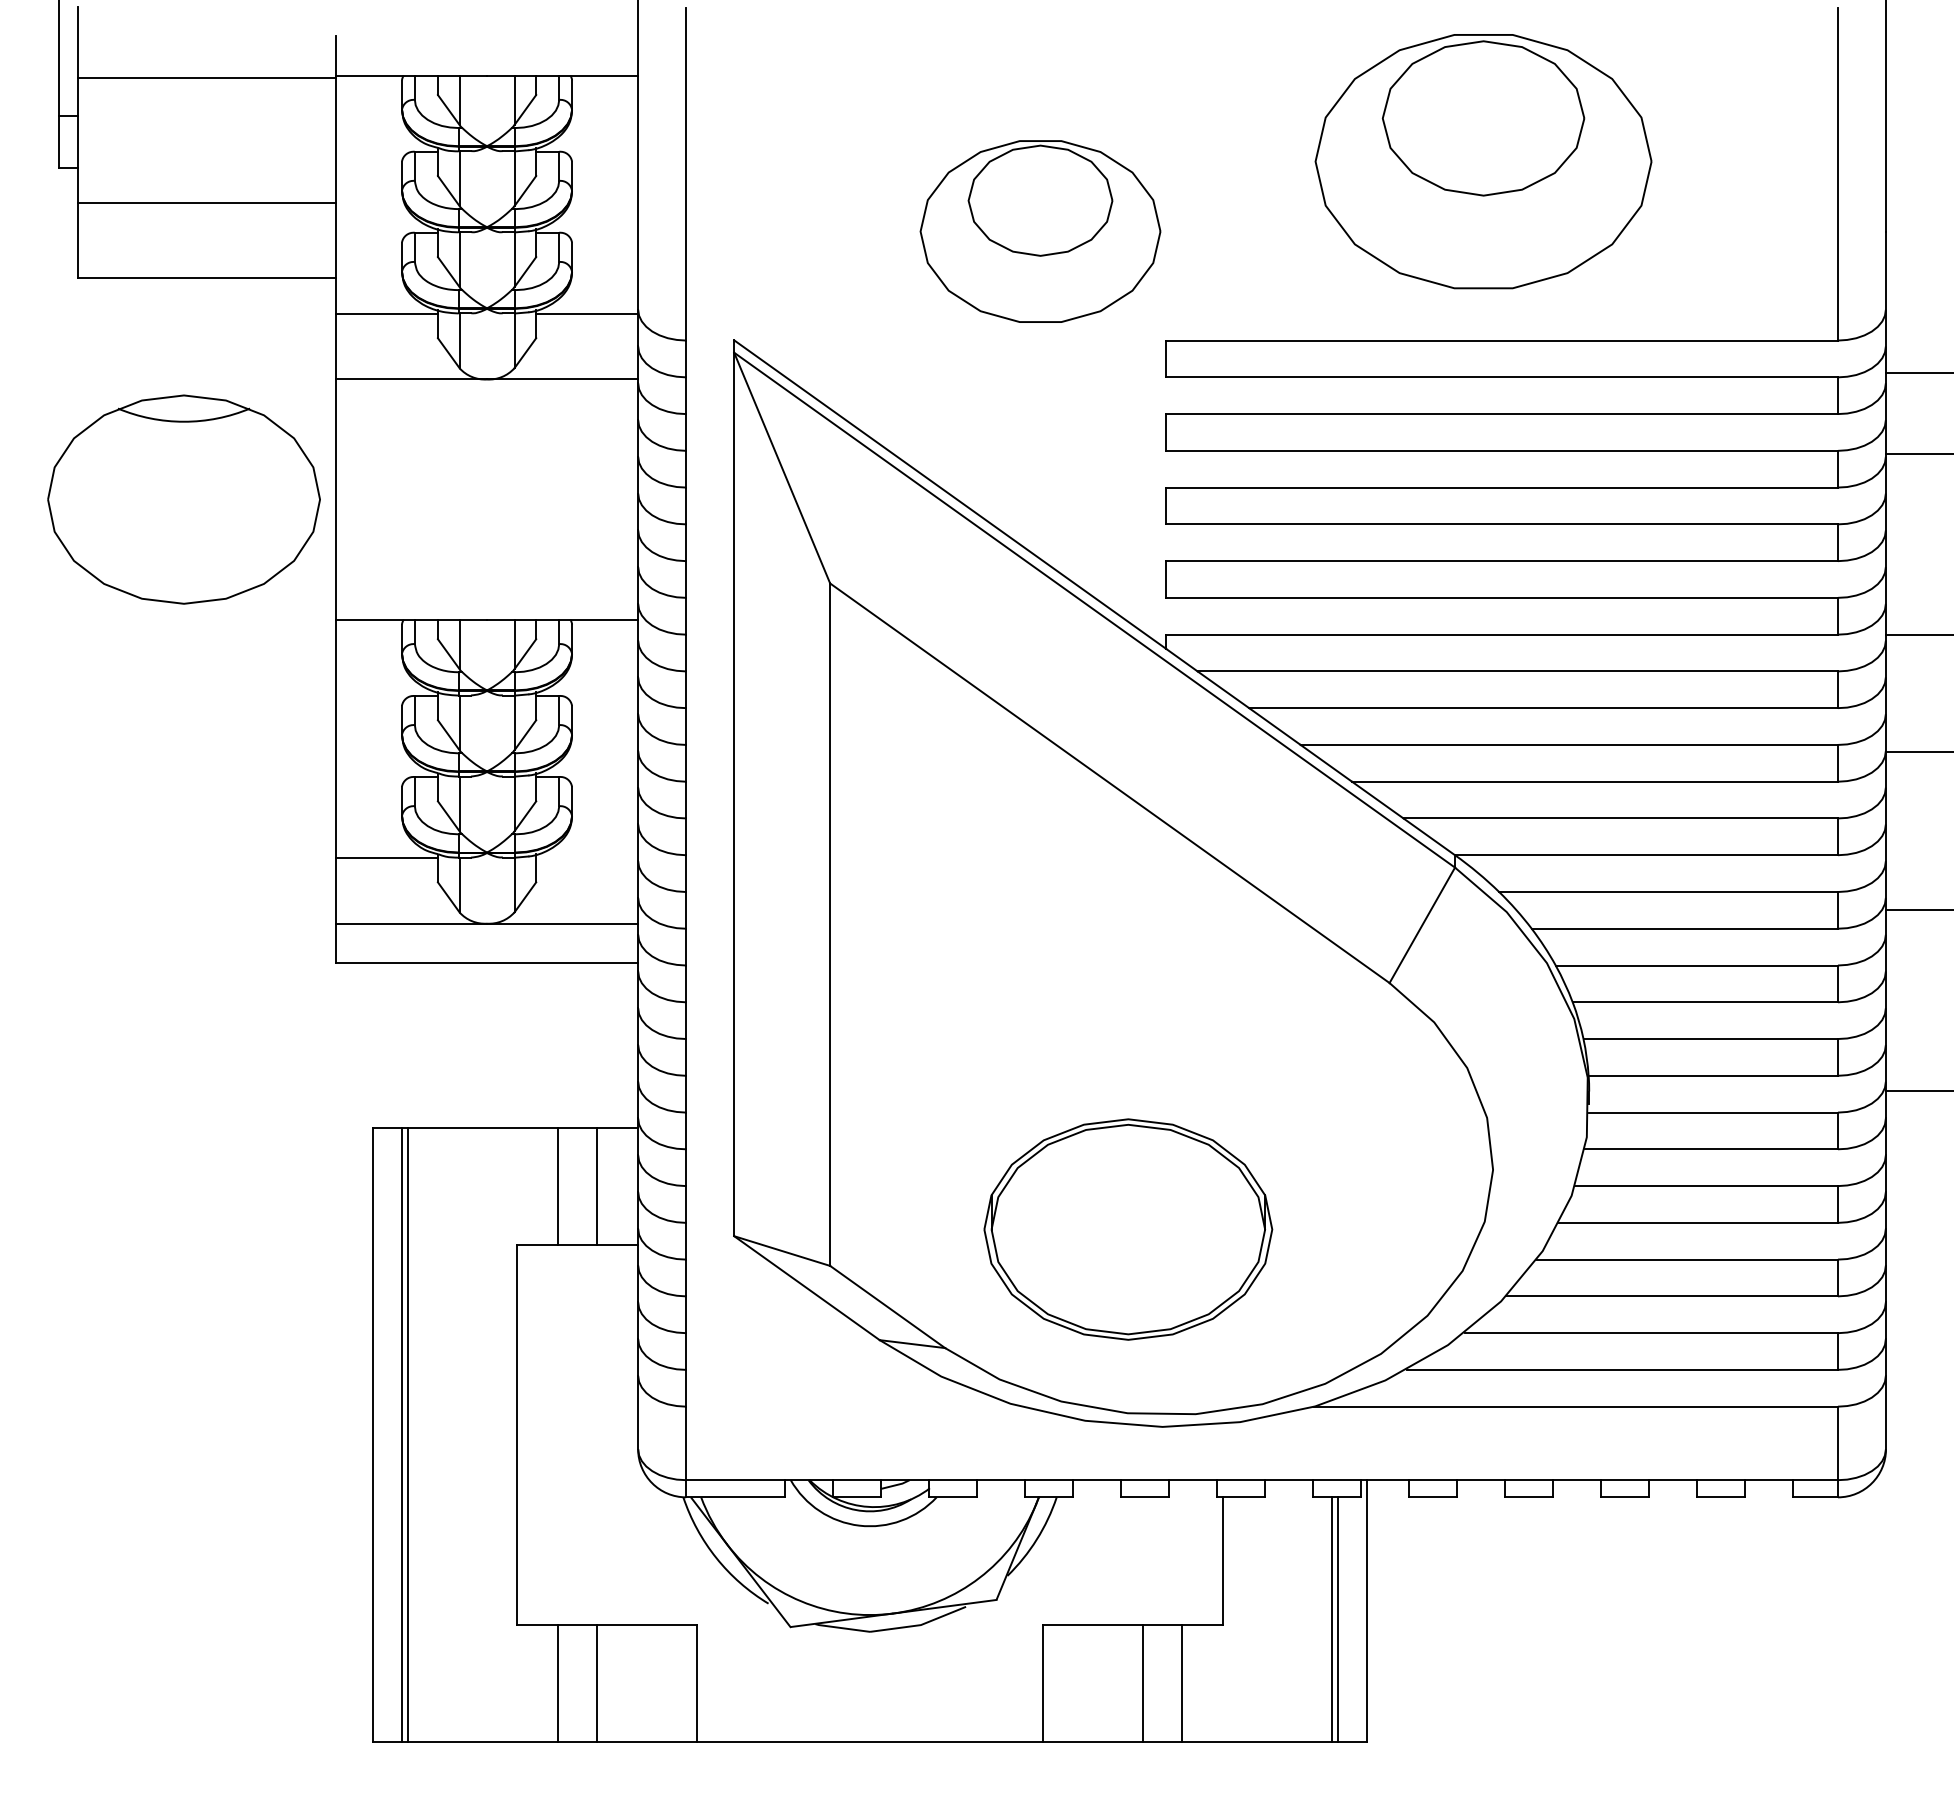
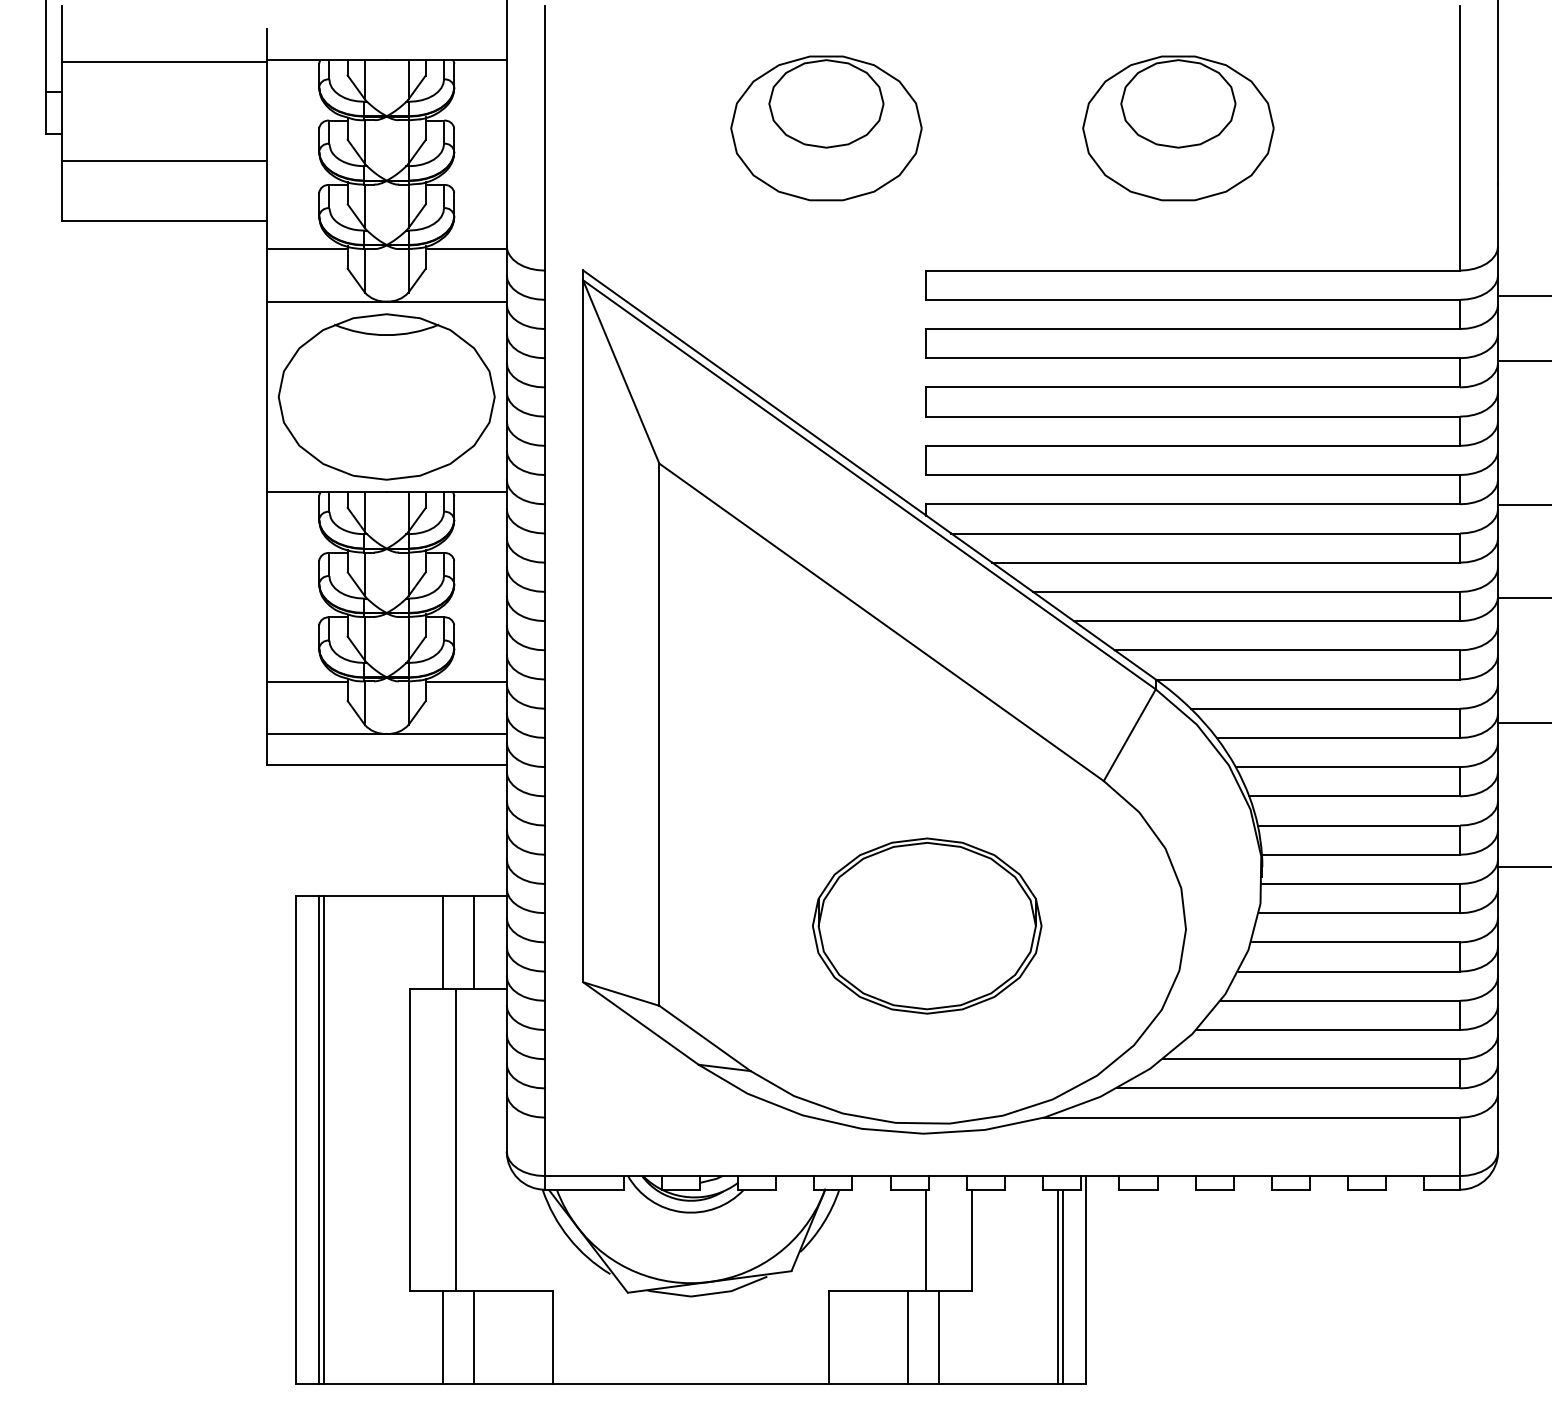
part: (1483, 161) -> (1178, 128), size x0.71
part: (1040, 231) -> (826, 128), moved
part: (183, 499) -> (386, 396), moved
line: (587, 858) -> (466, 682), added
part: (1128, 1229) -> (927, 926), moved
line: (574, 1435) -> (456, 1140), added
line: (1165, 1561) -> (925, 1240), added

